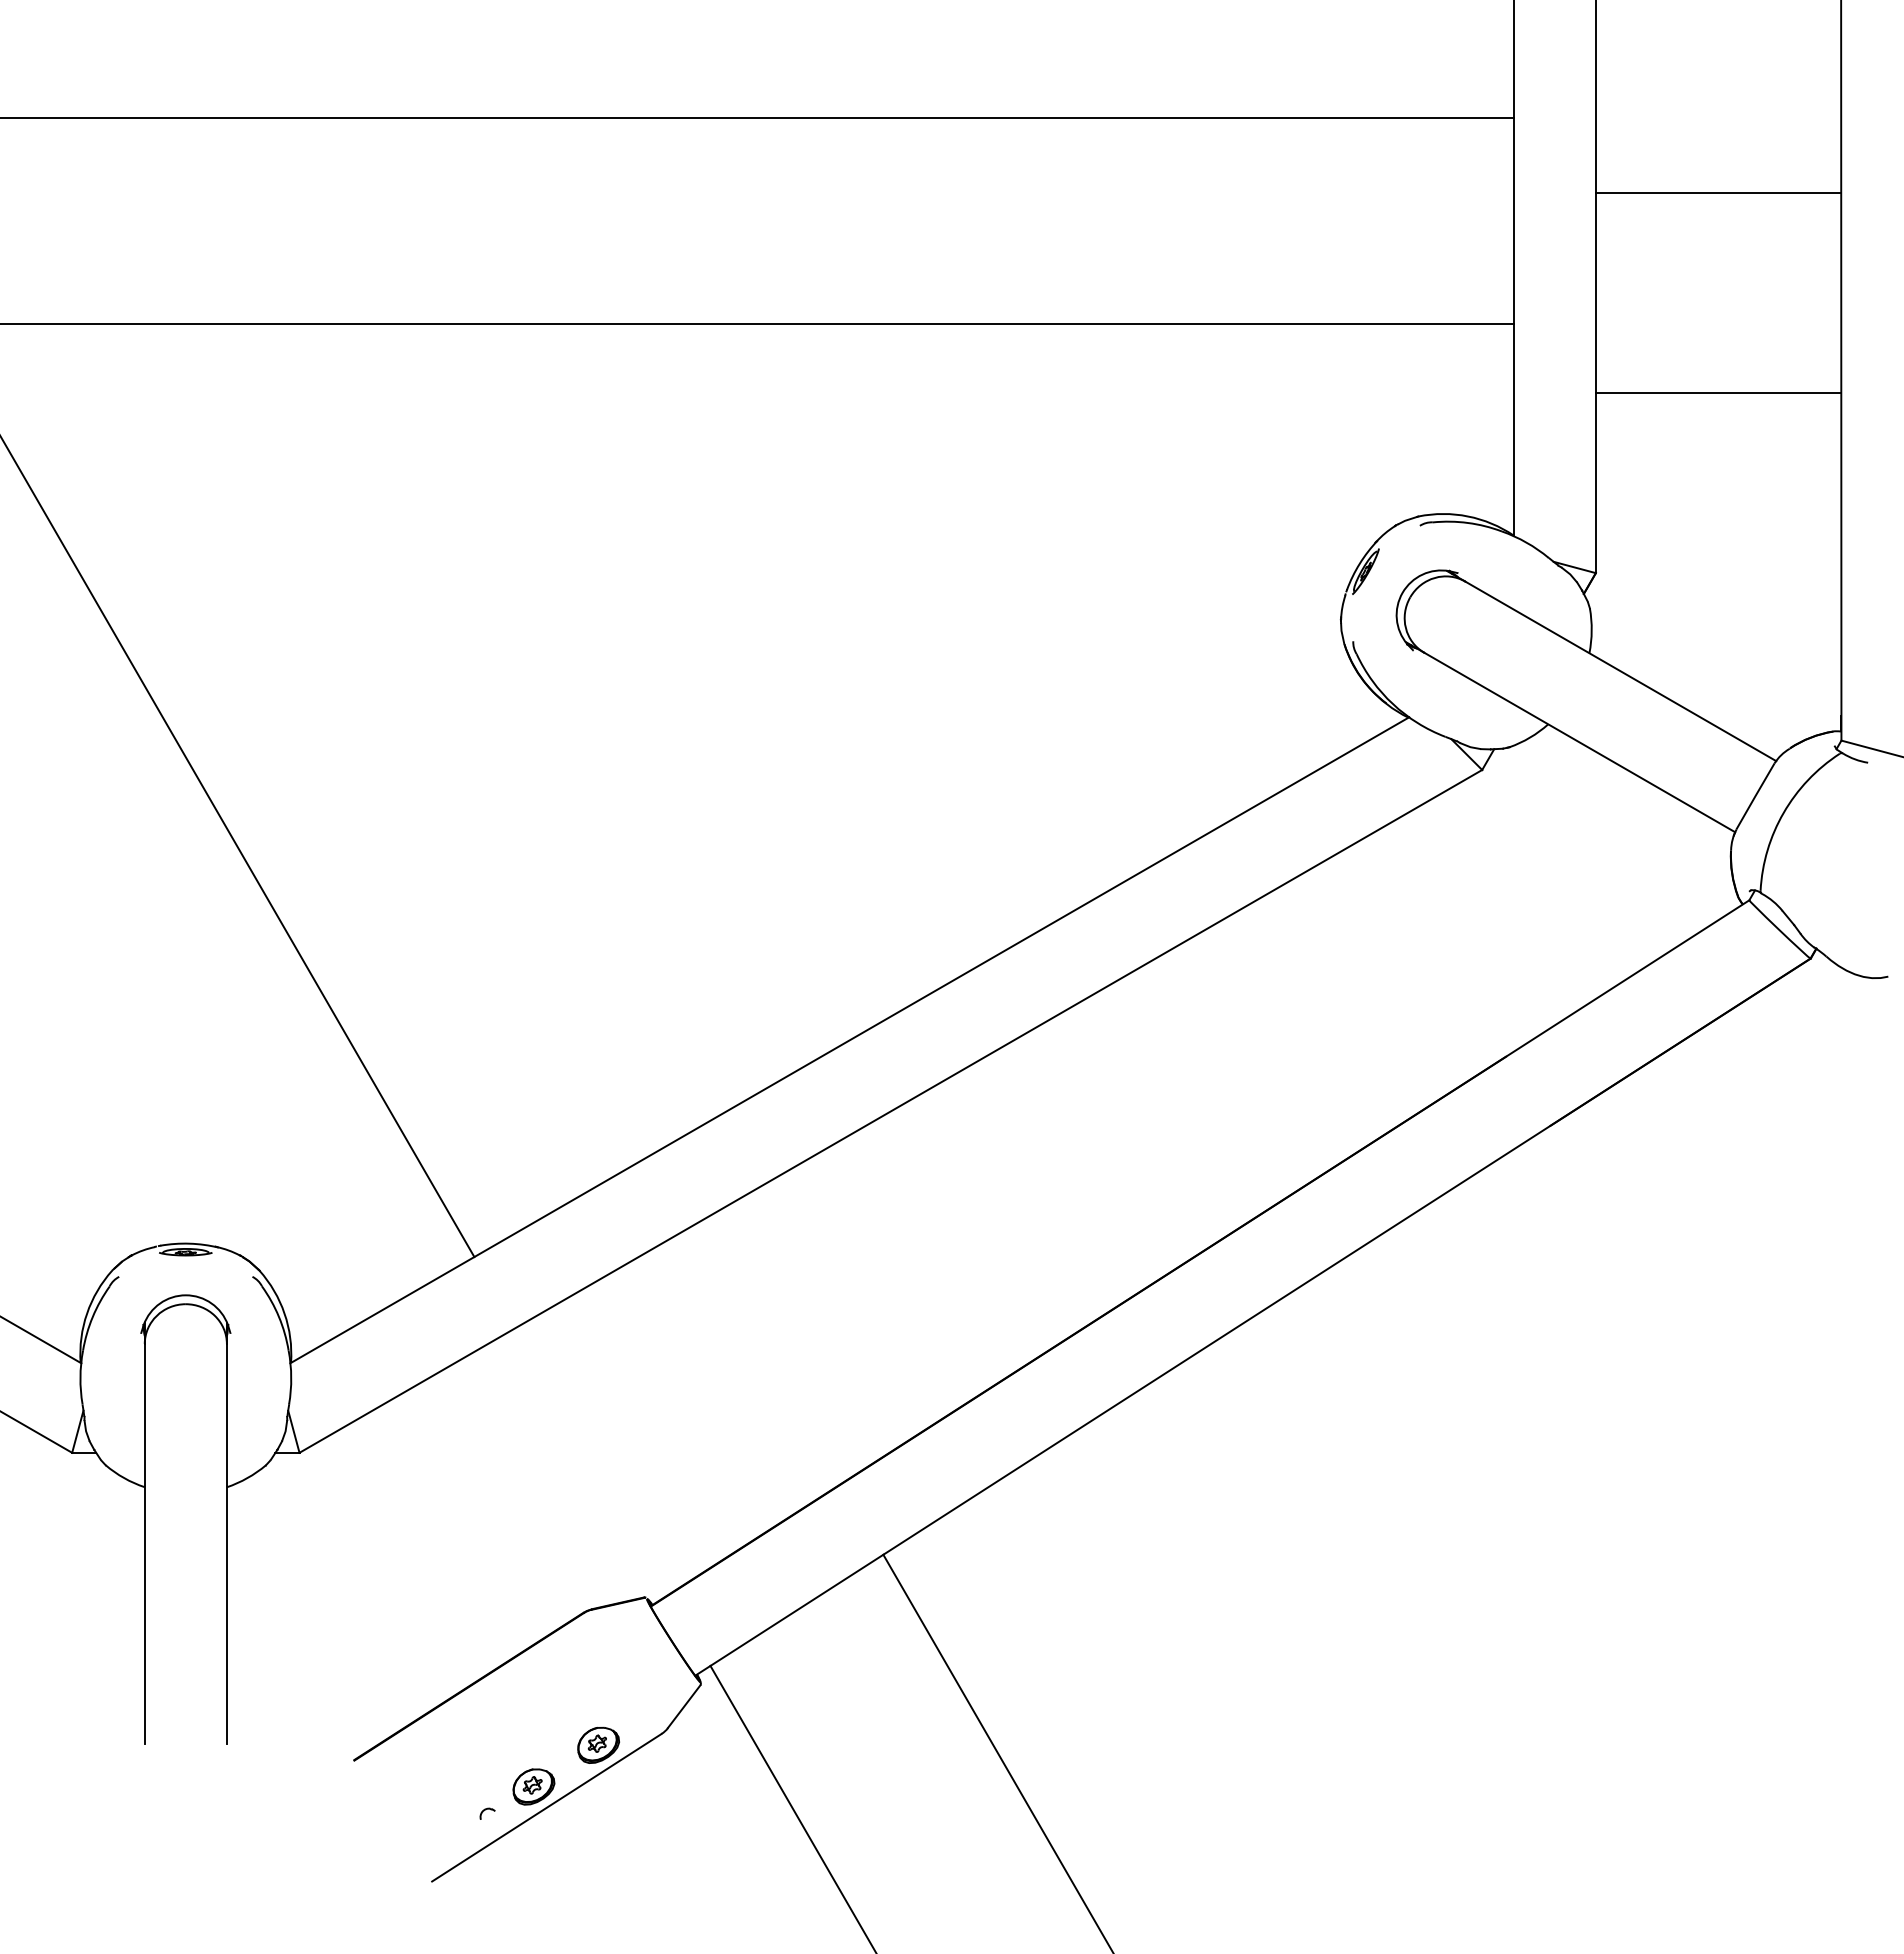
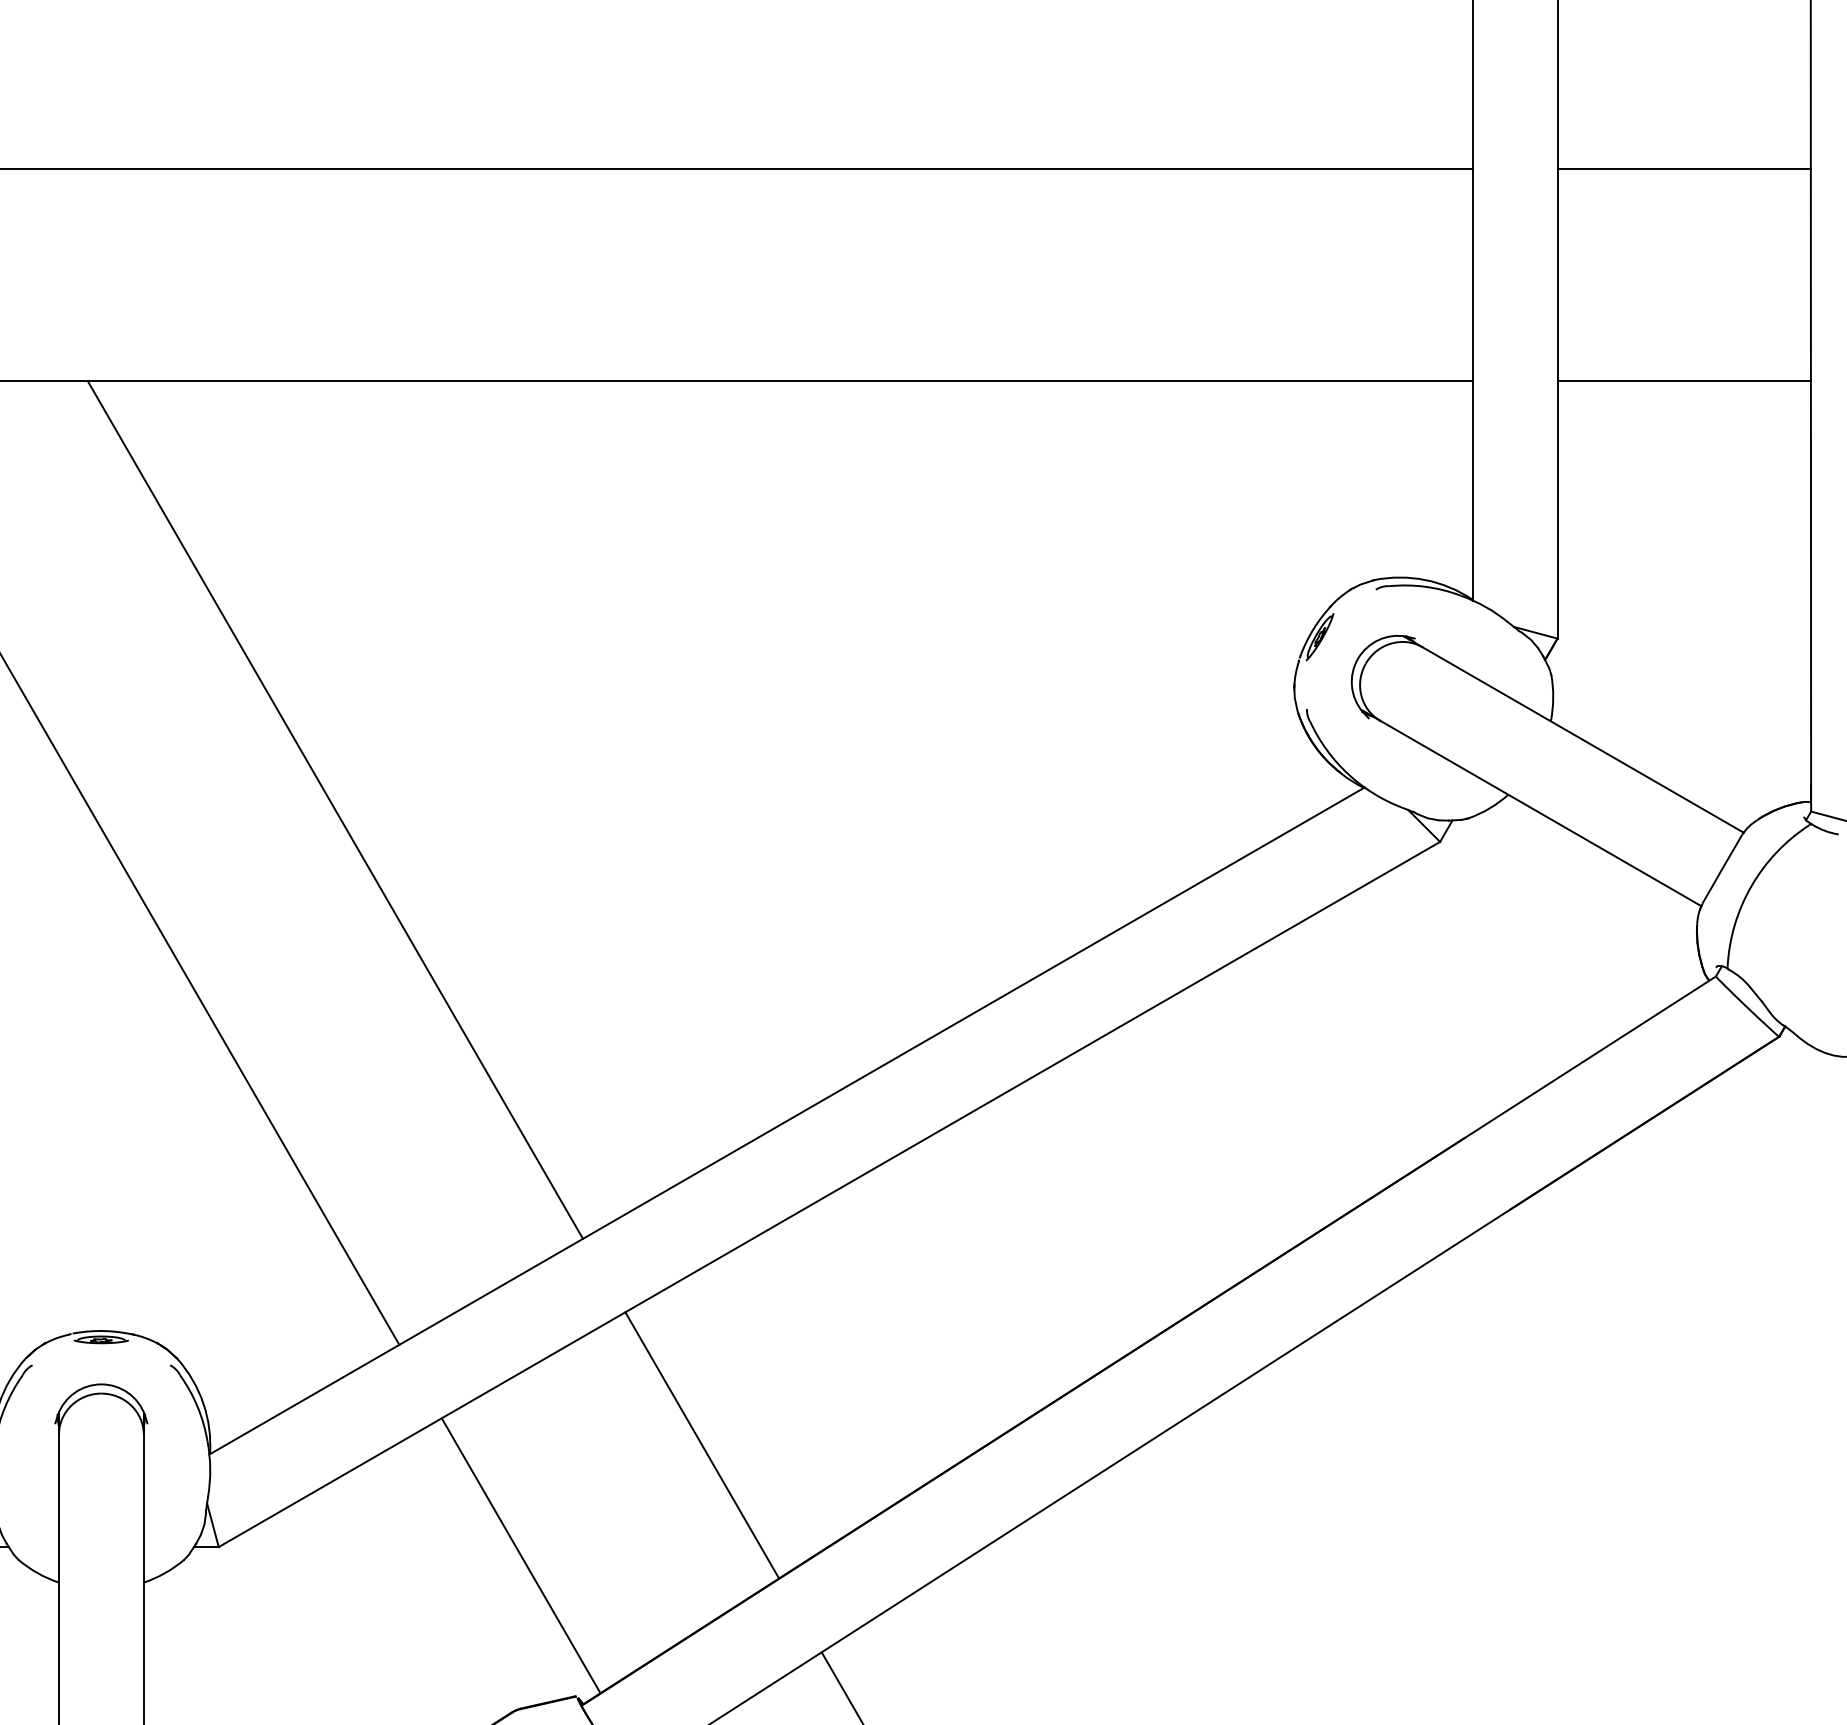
line: (1718, 193) -> (1684, 169), moved
line: (1718, 392) -> (1684, 380), moved
line: (412, 738) -> (335, 809), added
line: (767, 1354) -> (702, 1445), added
line: (592, 1461) -> (521, 1556), added

